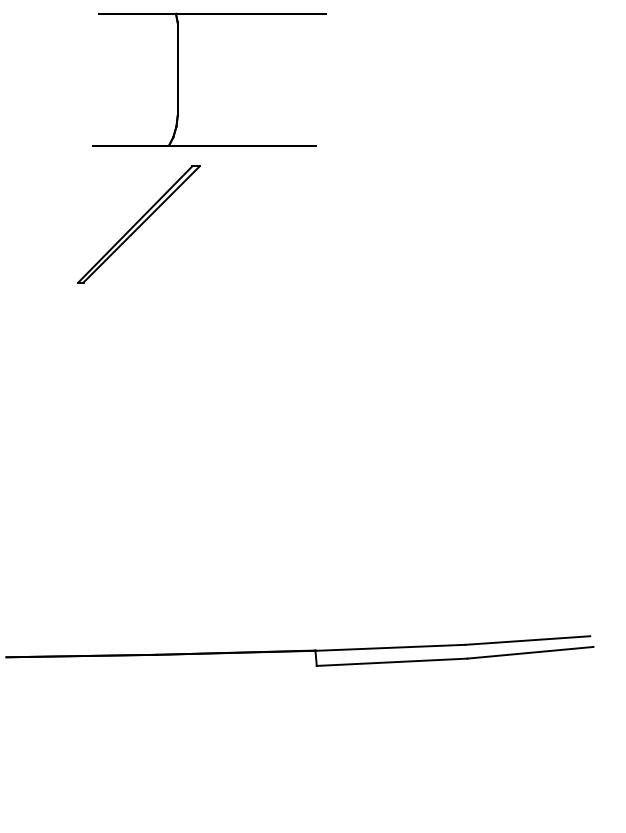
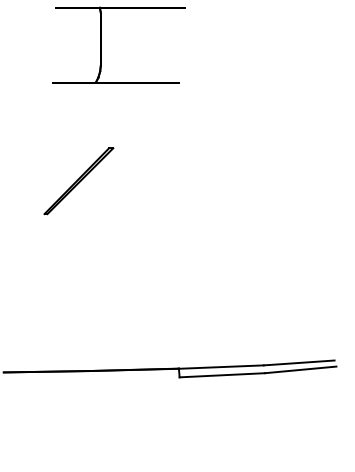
part: (138, 225) -> (78, 181), moved

